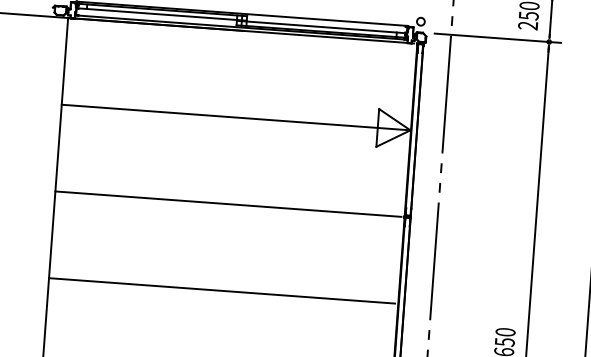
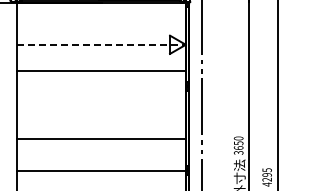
line: (233, 116) -> (100, 44), solid -> dashed
line: (227, 203) -> (100, 70), moved
line: (221, 290) -> (100, 138), moved

